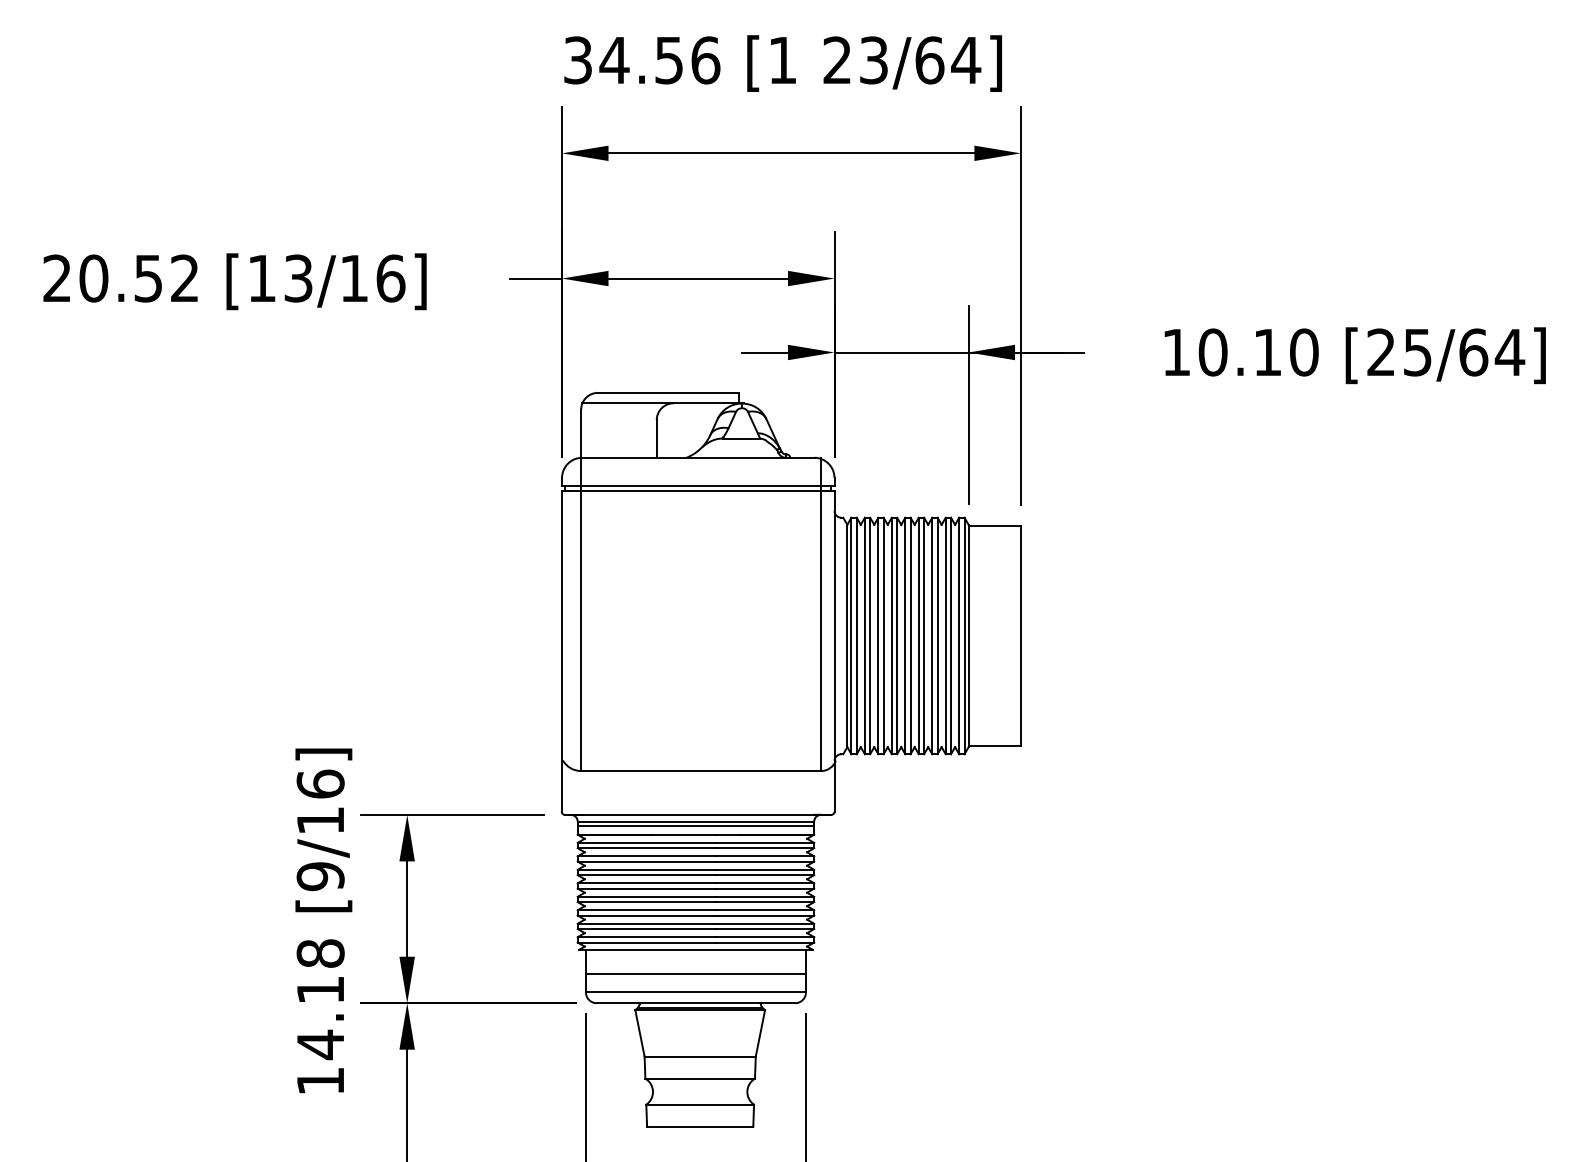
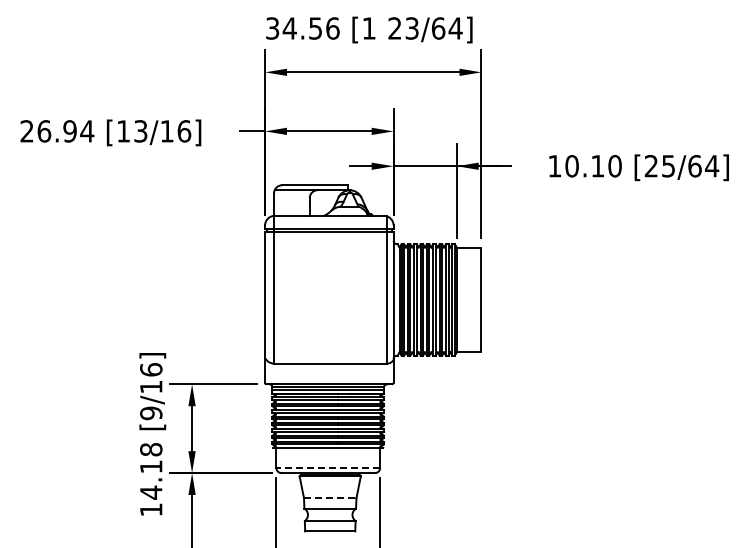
text: (138, 278) -> (65, 131), 20.52 -> 26.94
line: (696, 974) -> (328, 459), removed
line: (696, 993) -> (328, 468), solid -> dashed
line: (700, 1057) -> (330, 498), solid -> dashed

